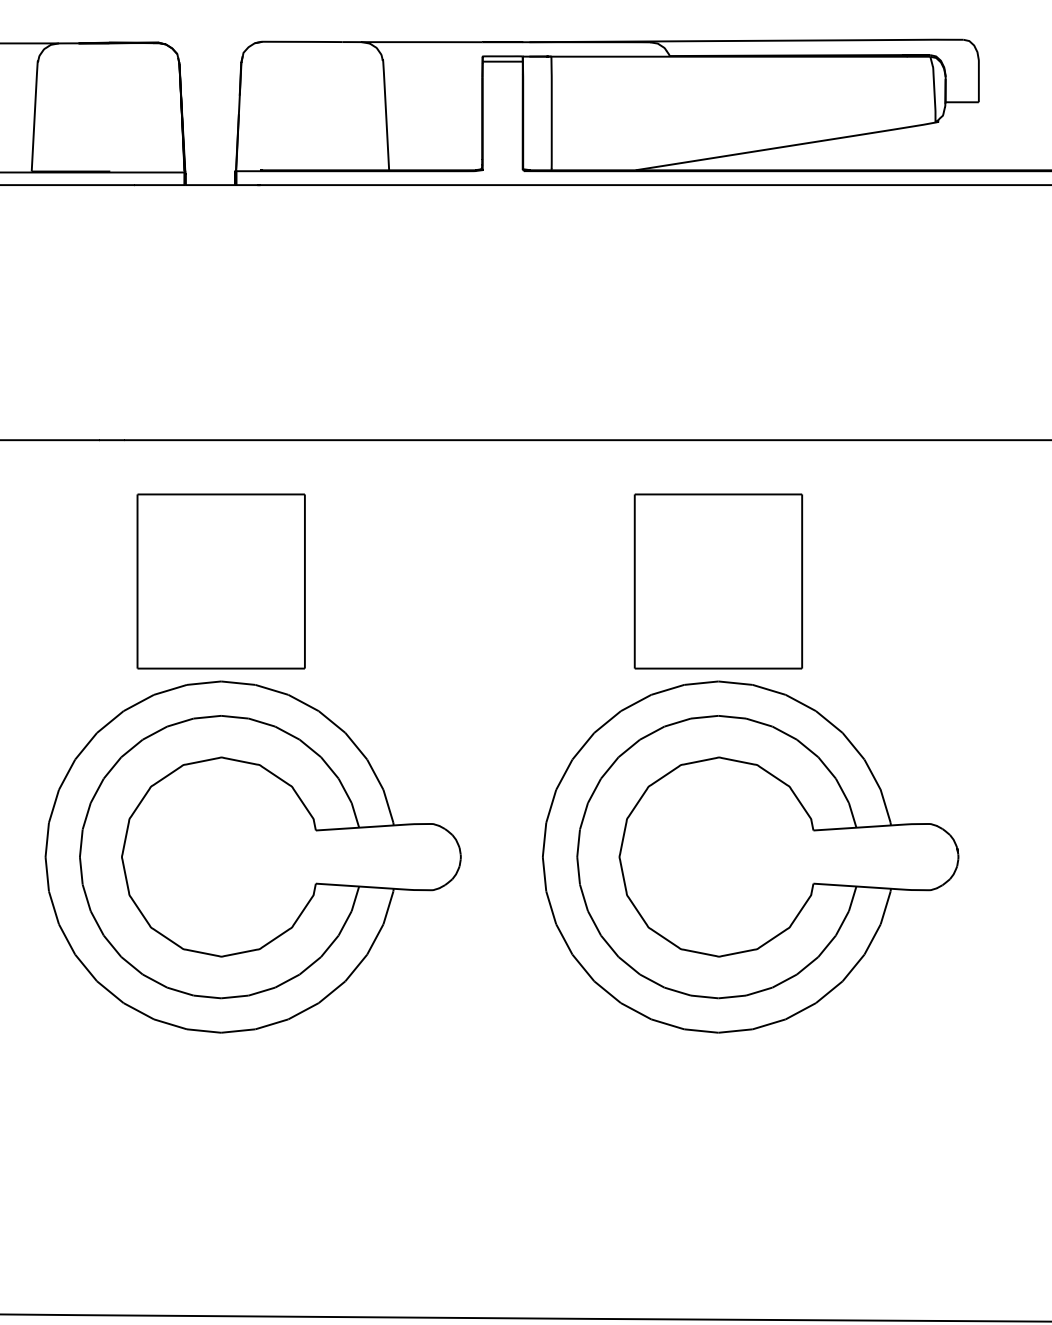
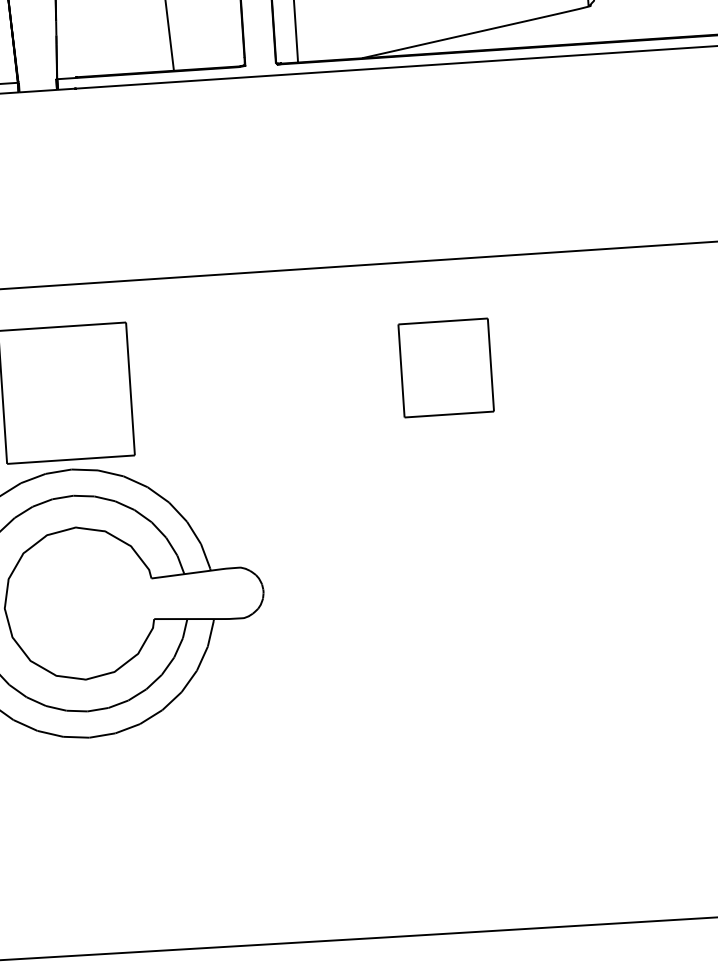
part: (718, 581) -> (446, 367), size x0.7
part: (750, 856) -> (484, 576), removed

